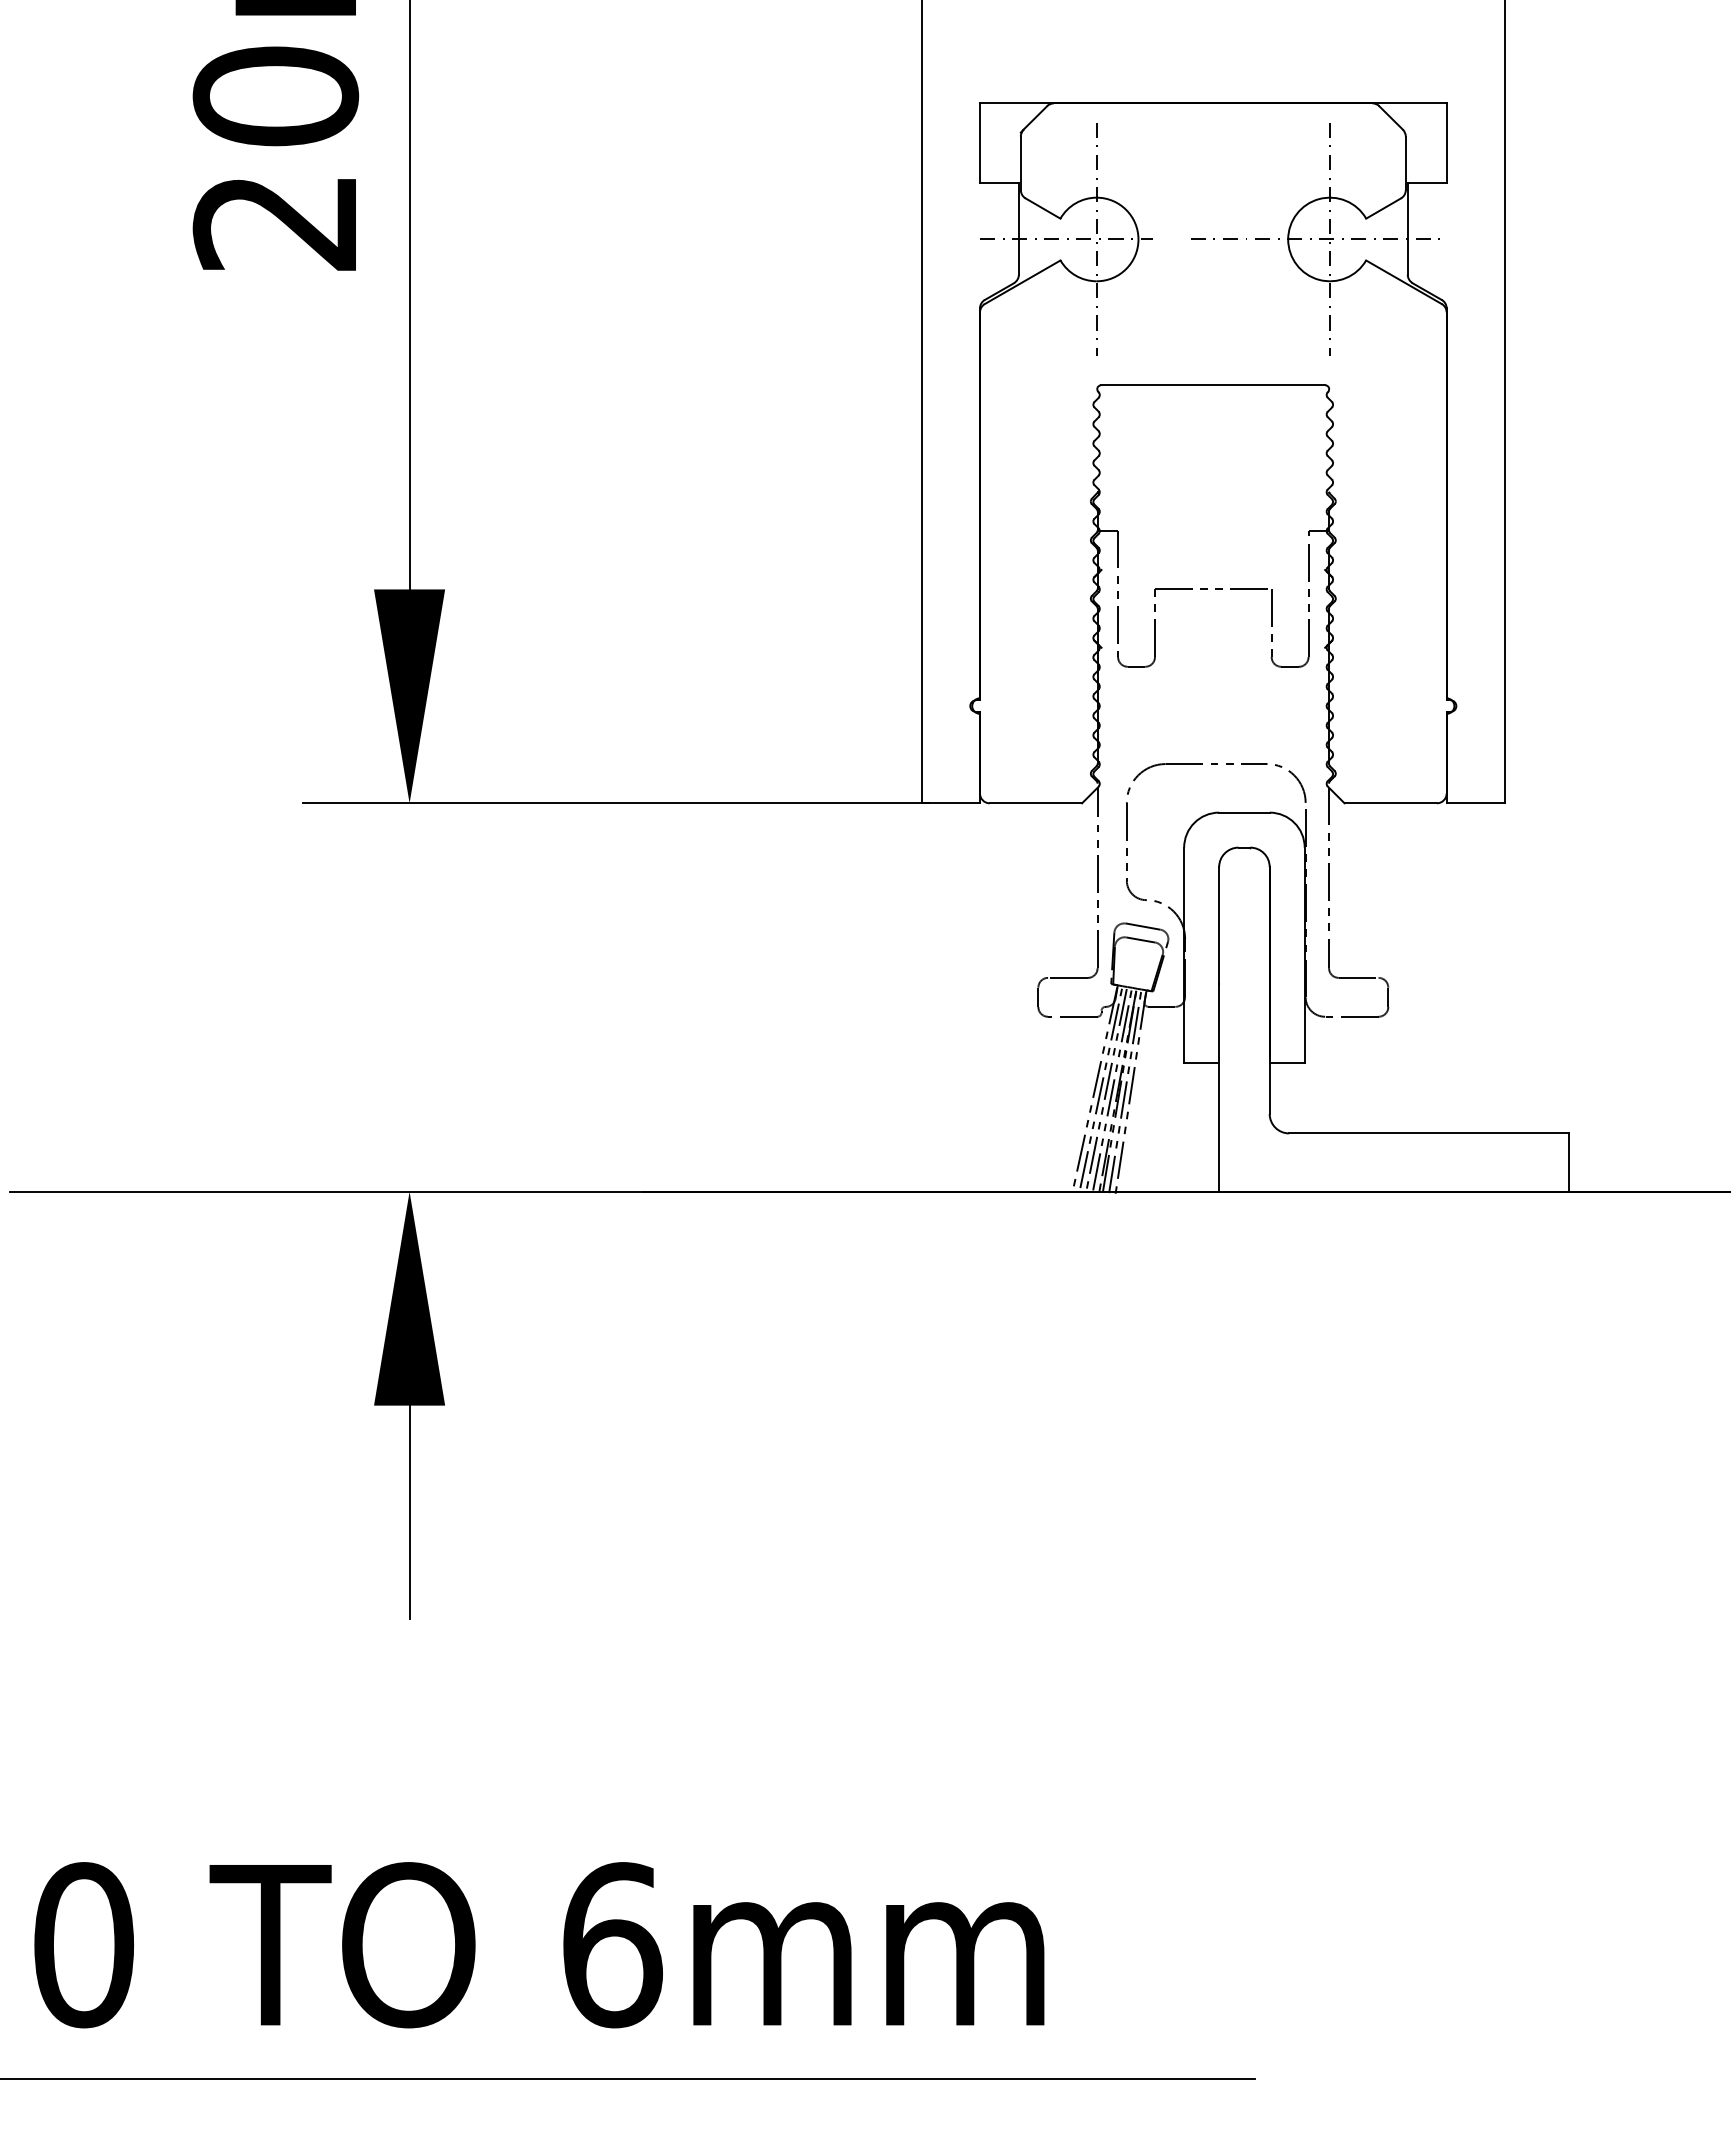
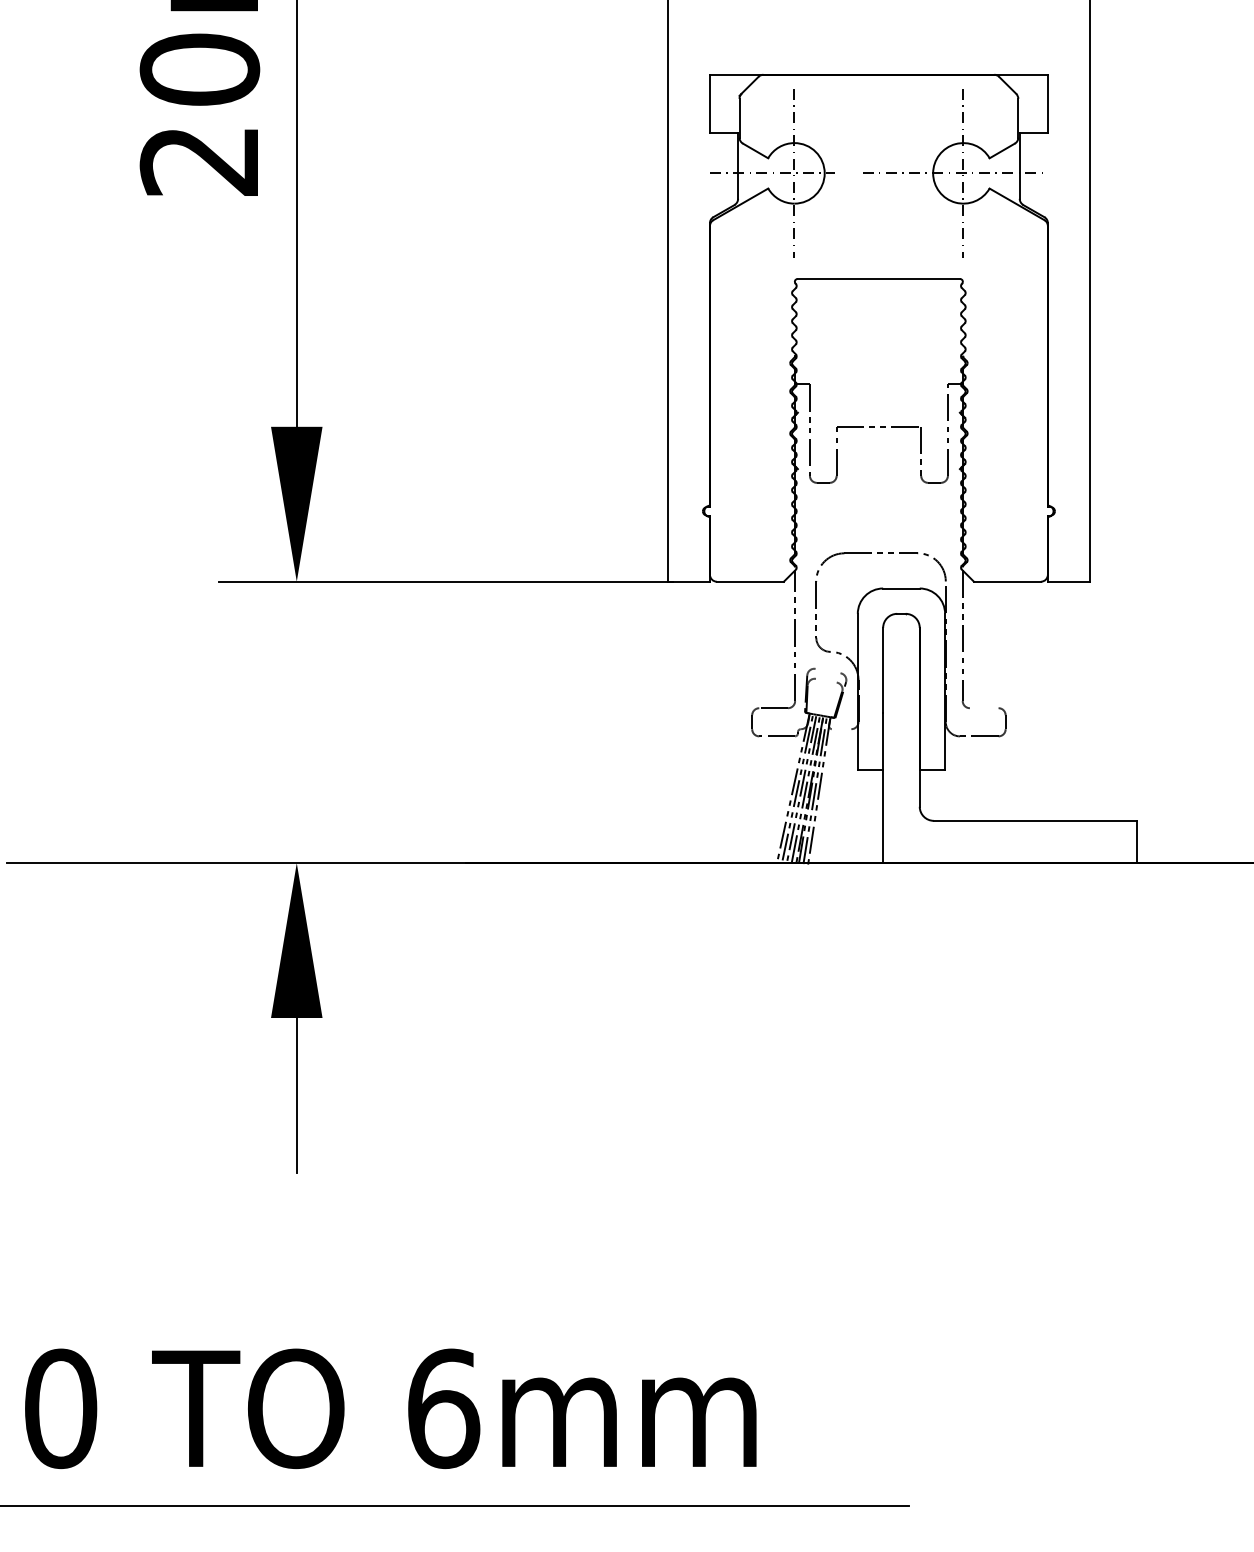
line: (1142, 926) -> (827, 670), removed
line: (1140, 939) -> (826, 680), removed
line: (1358, 977) -> (984, 707), removed
line: (1161, 1006) -> (841, 728), removed

